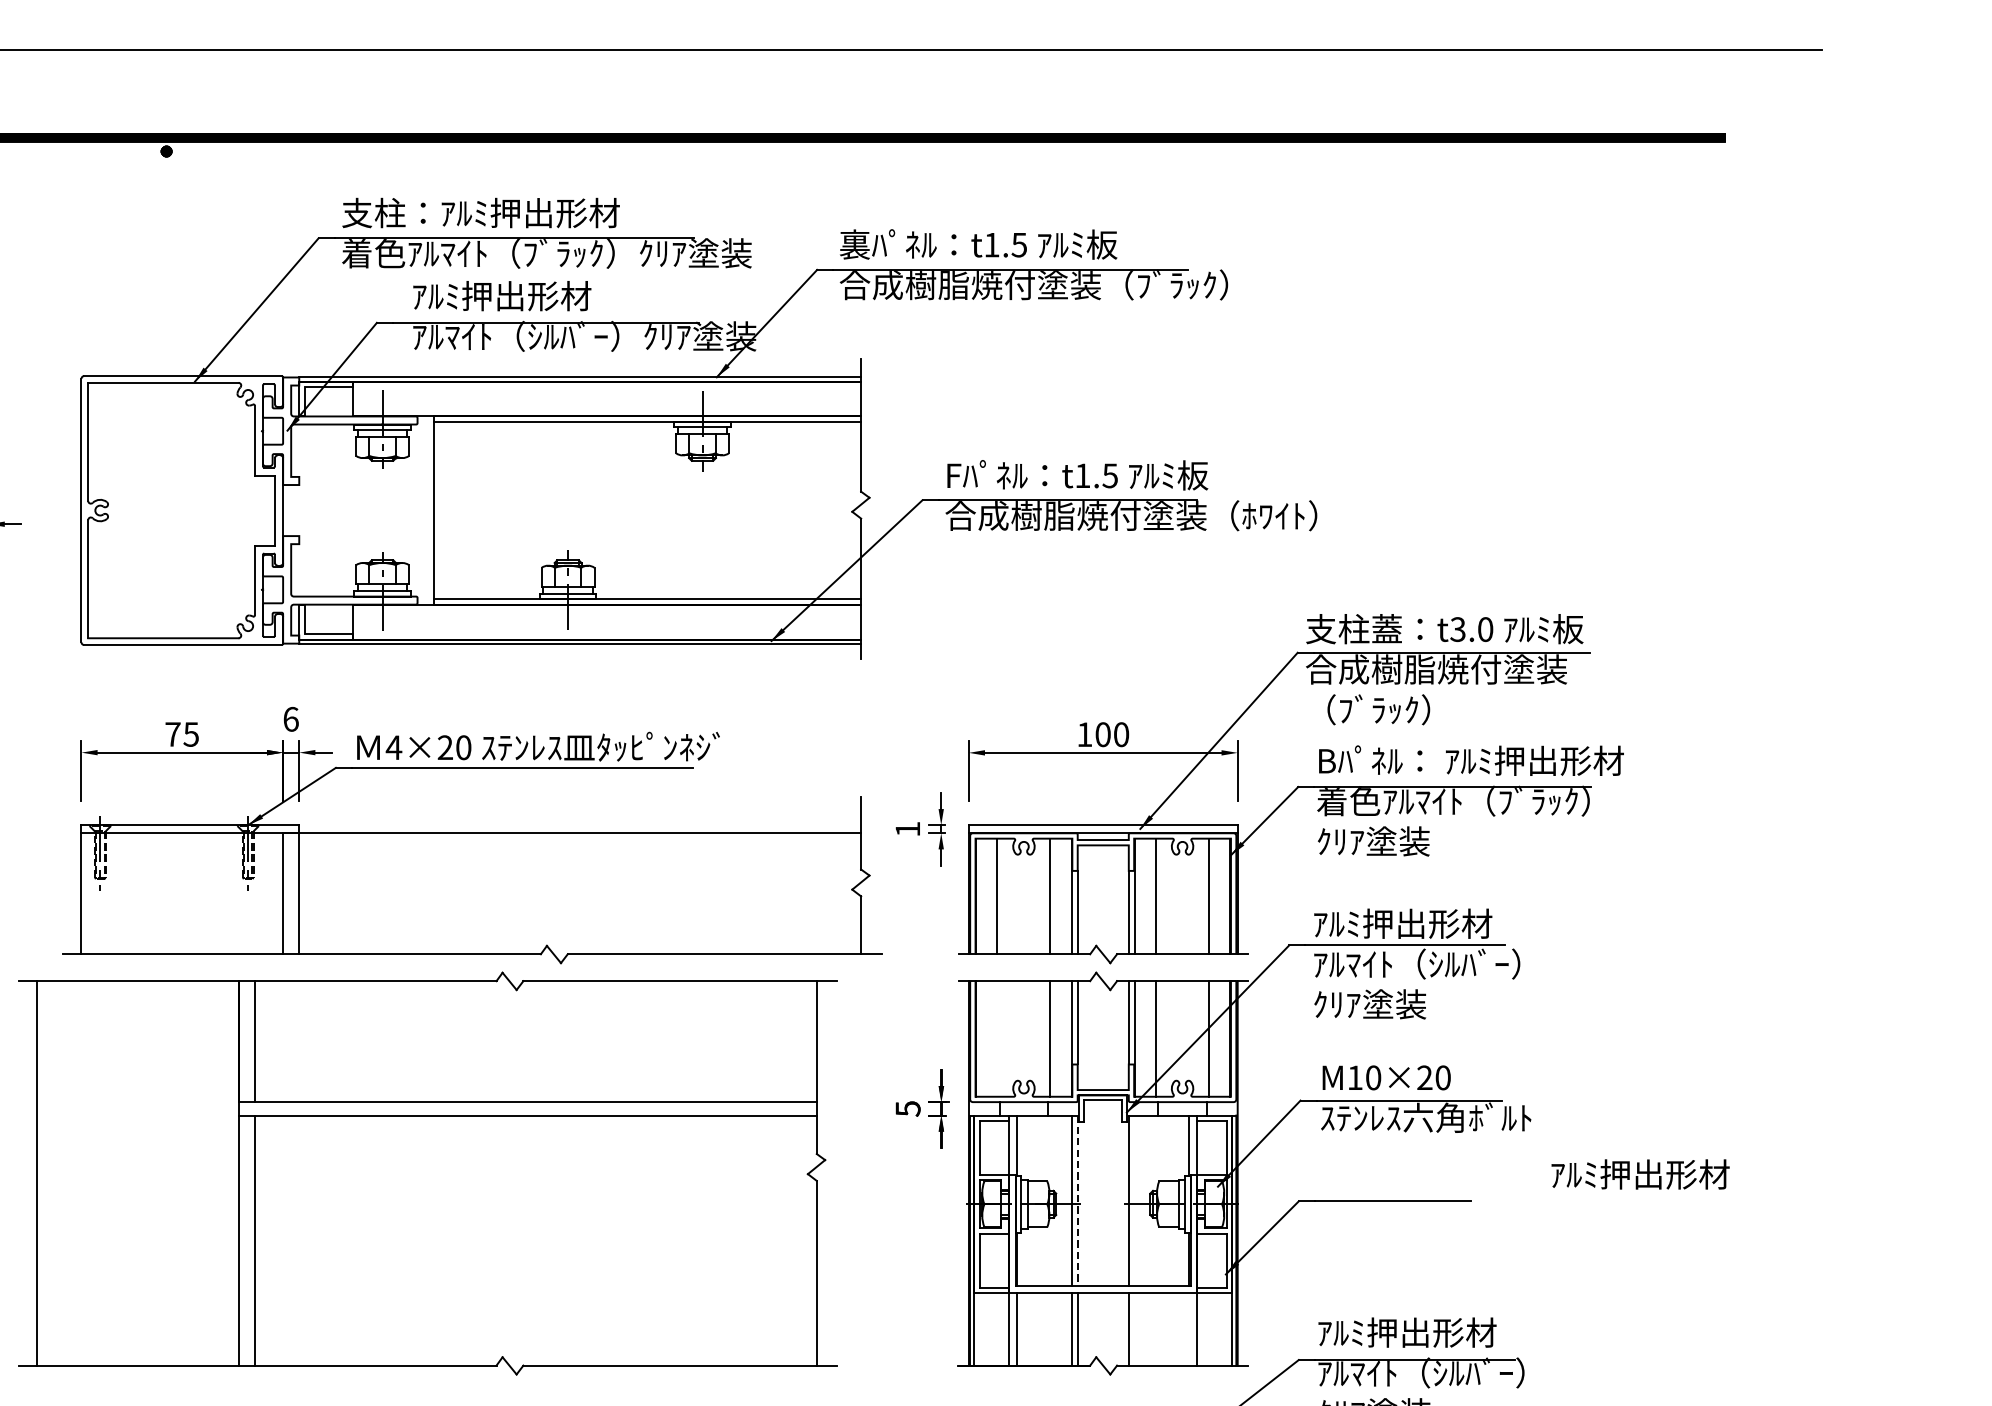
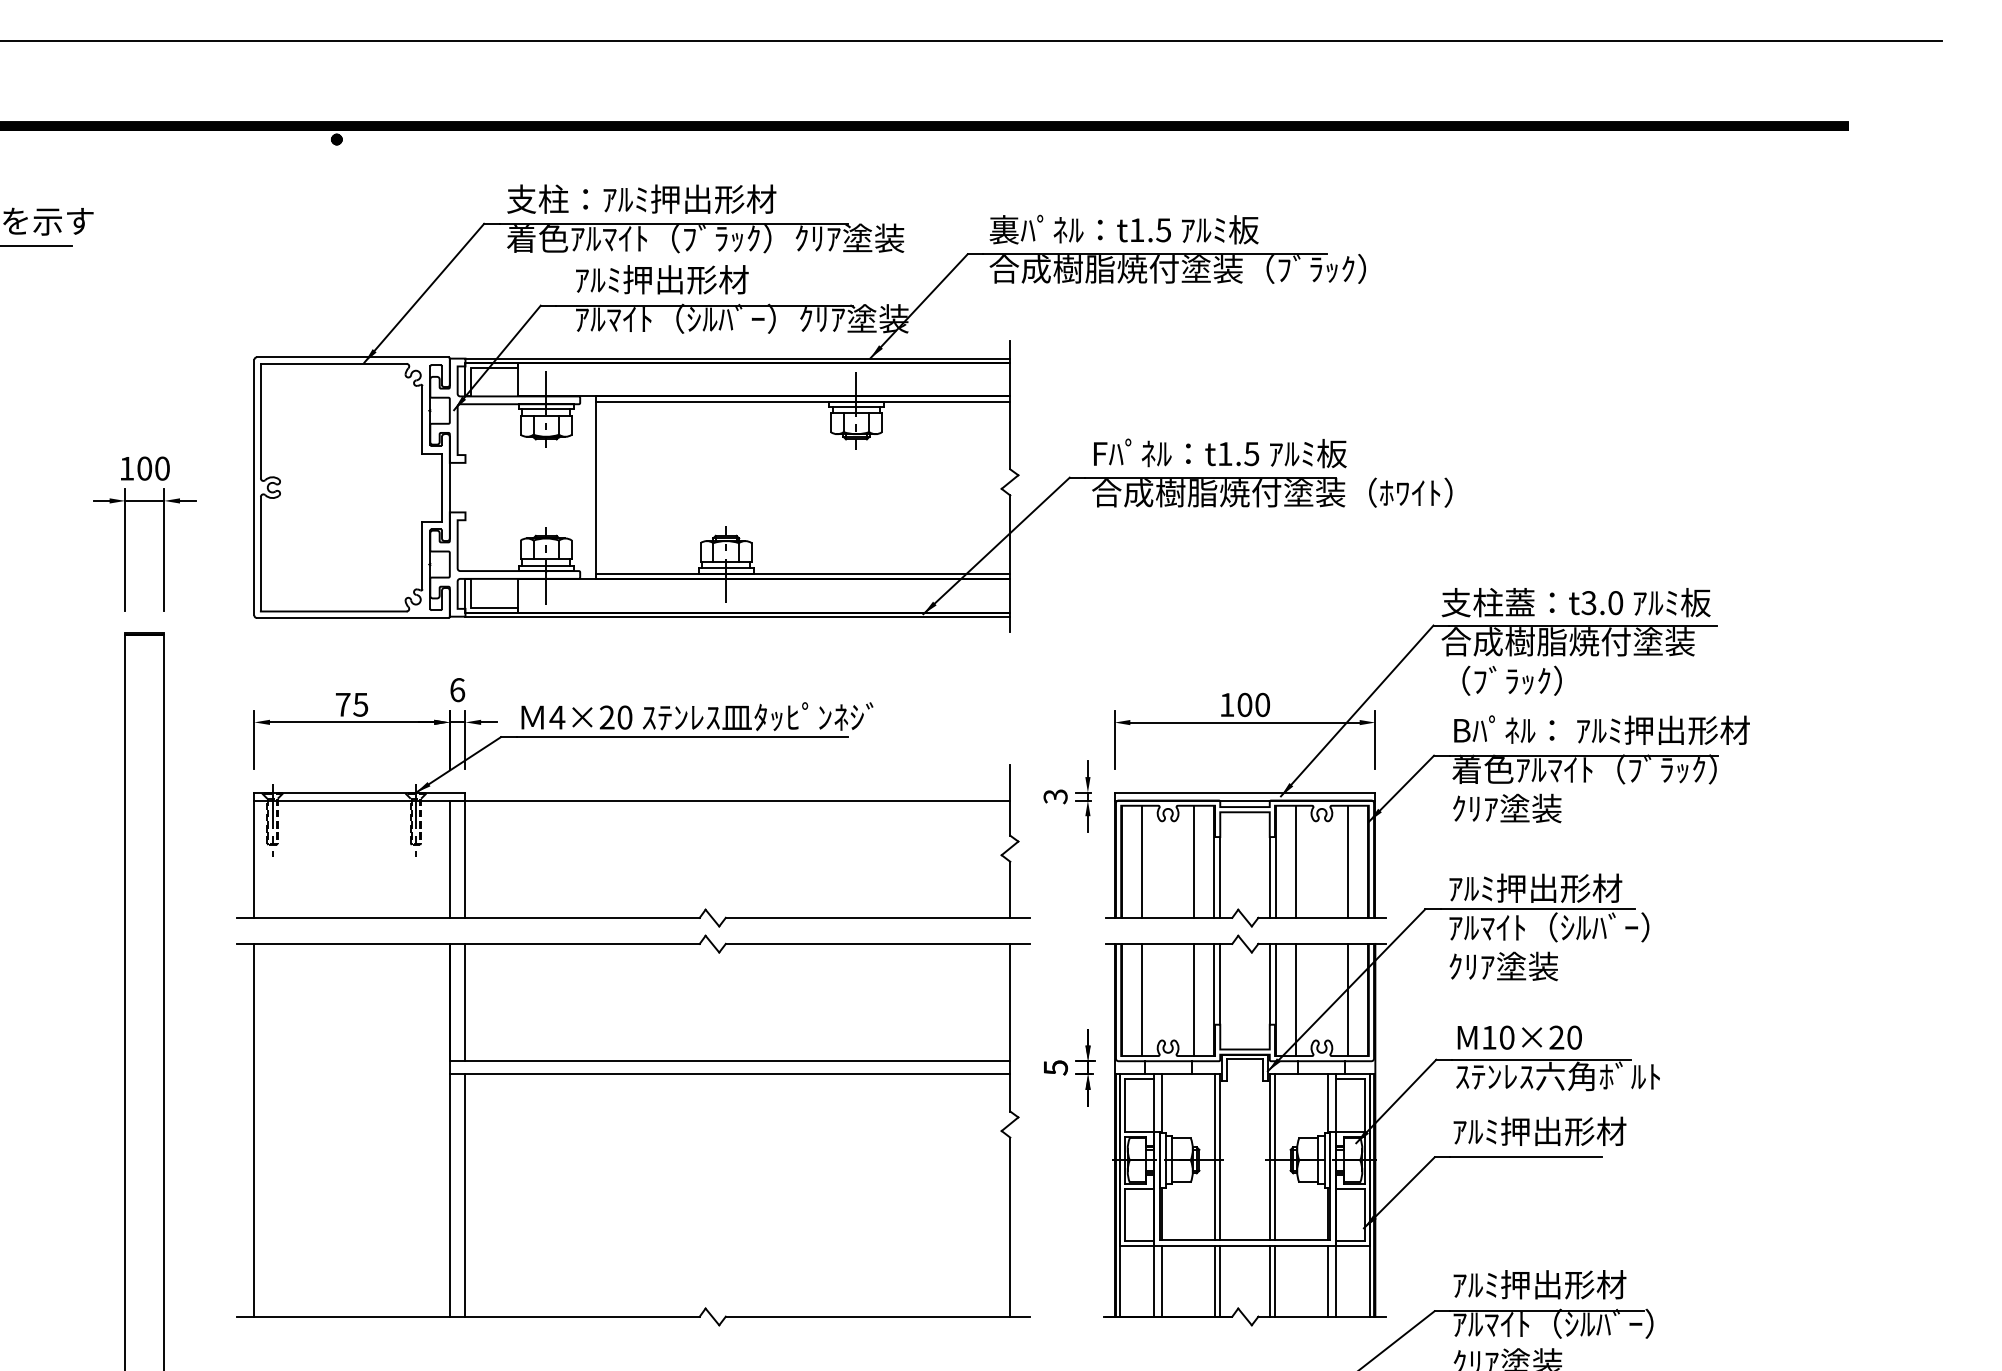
text: (907, 829) -> (1055, 796), 1 -> 3
line: (997, 1038) -> (1142, 999), added
part: (428, 1173) -> (633, 1130), moved
text: (1640, 1173) -> (1539, 1130), moved
line: (1133, 1200) -> (1274, 1156), added
line: (1077, 1201) -> (1220, 1157), dashed -> solid
line: (1133, 1329) -> (1274, 1281), added
line: (1189, 1329) -> (1328, 1281), added

